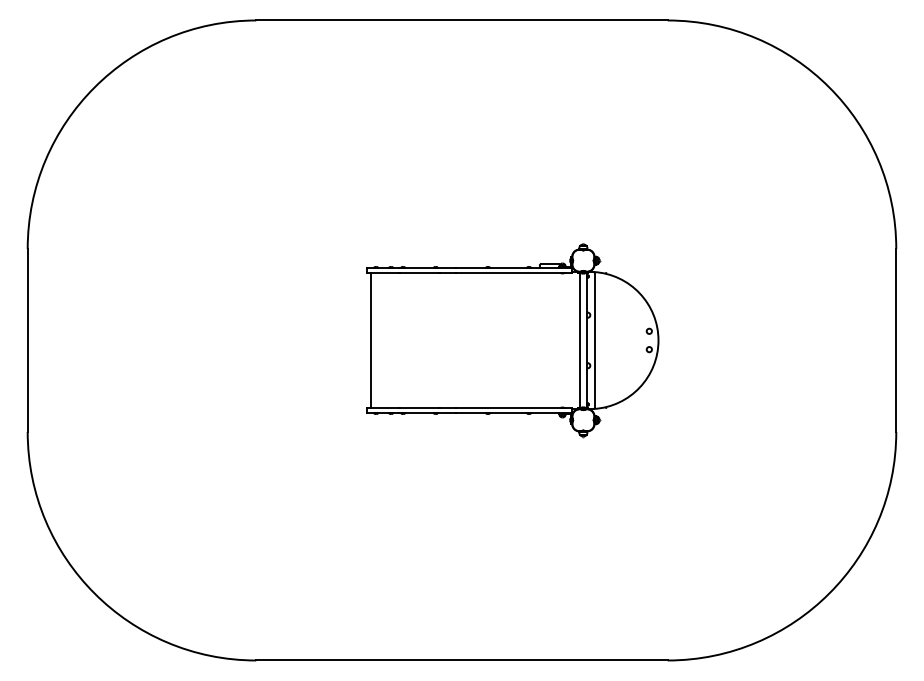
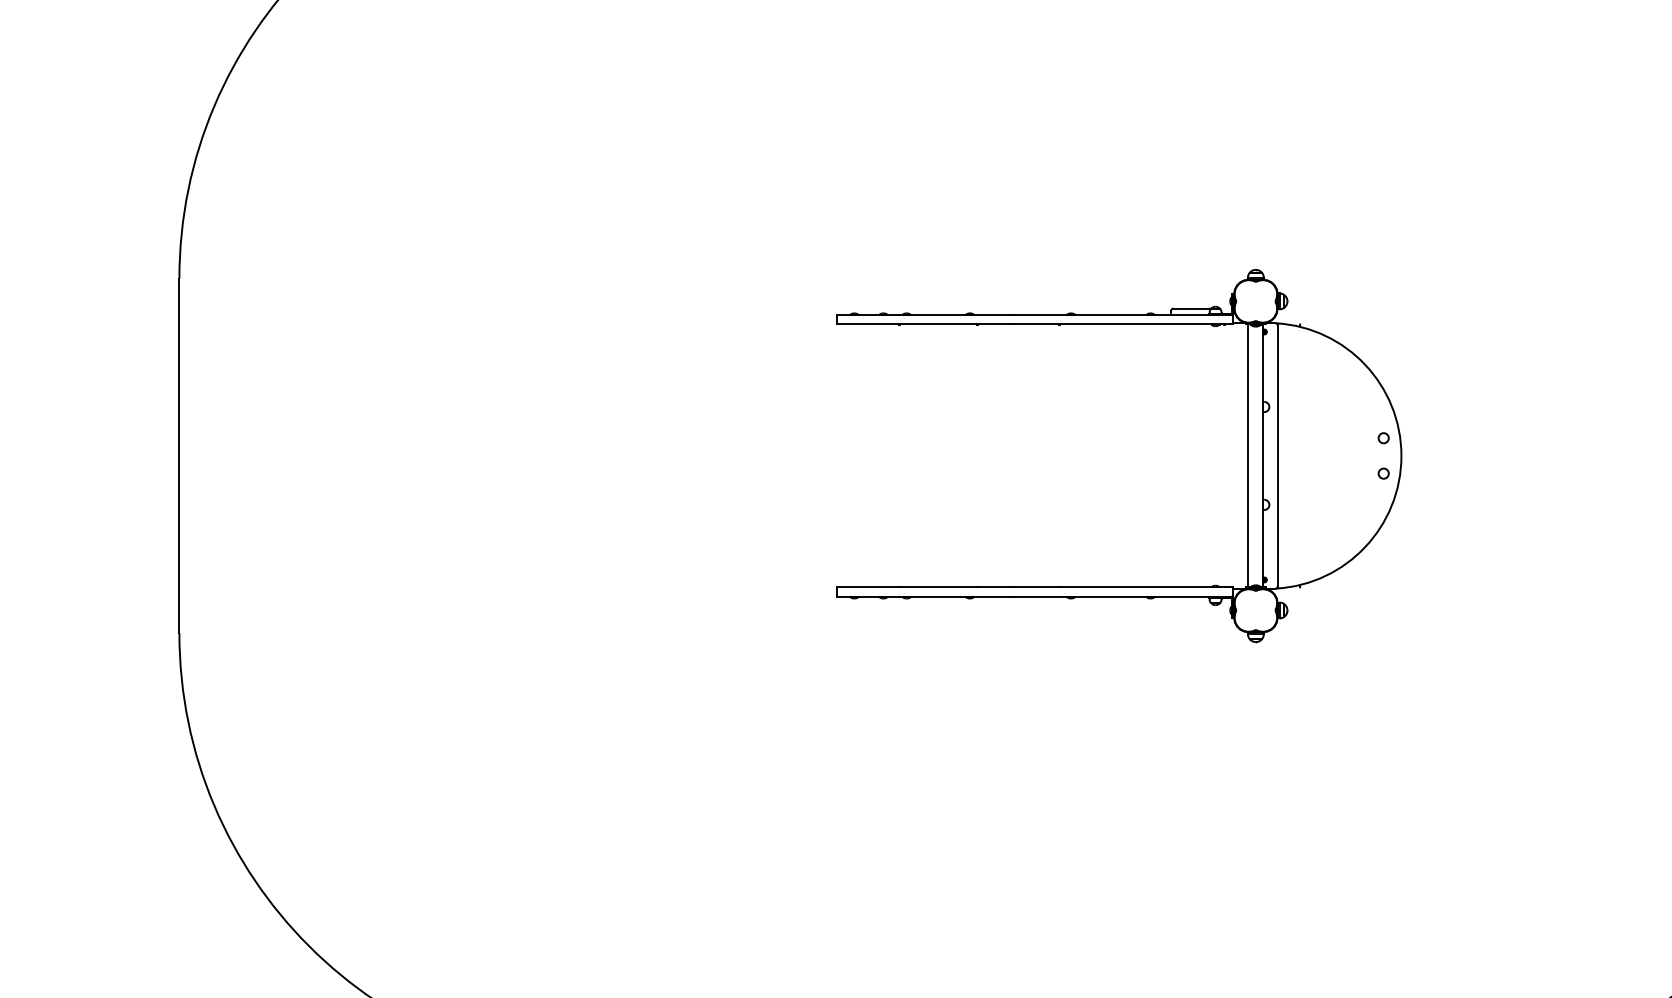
line: (370, 340) -> (843, 455), removed

